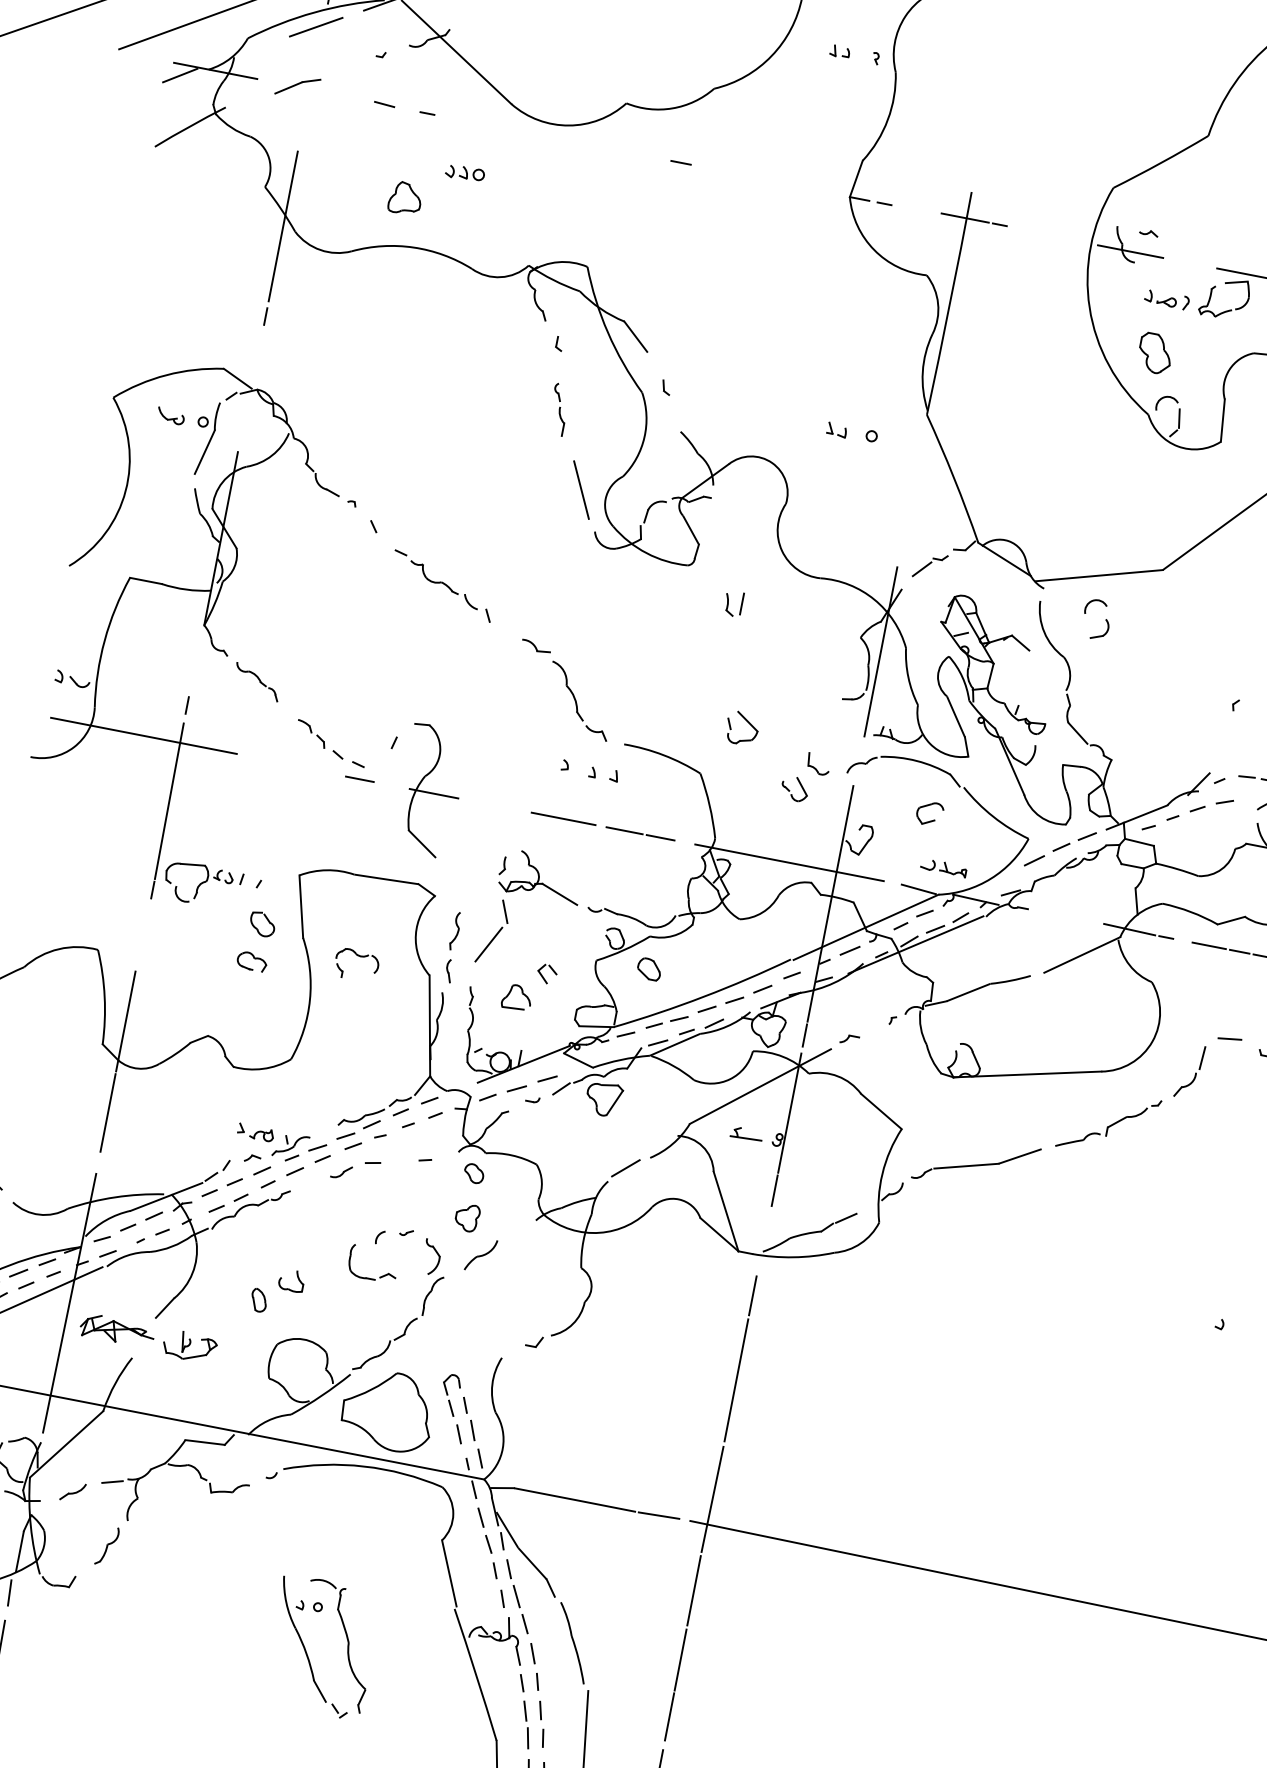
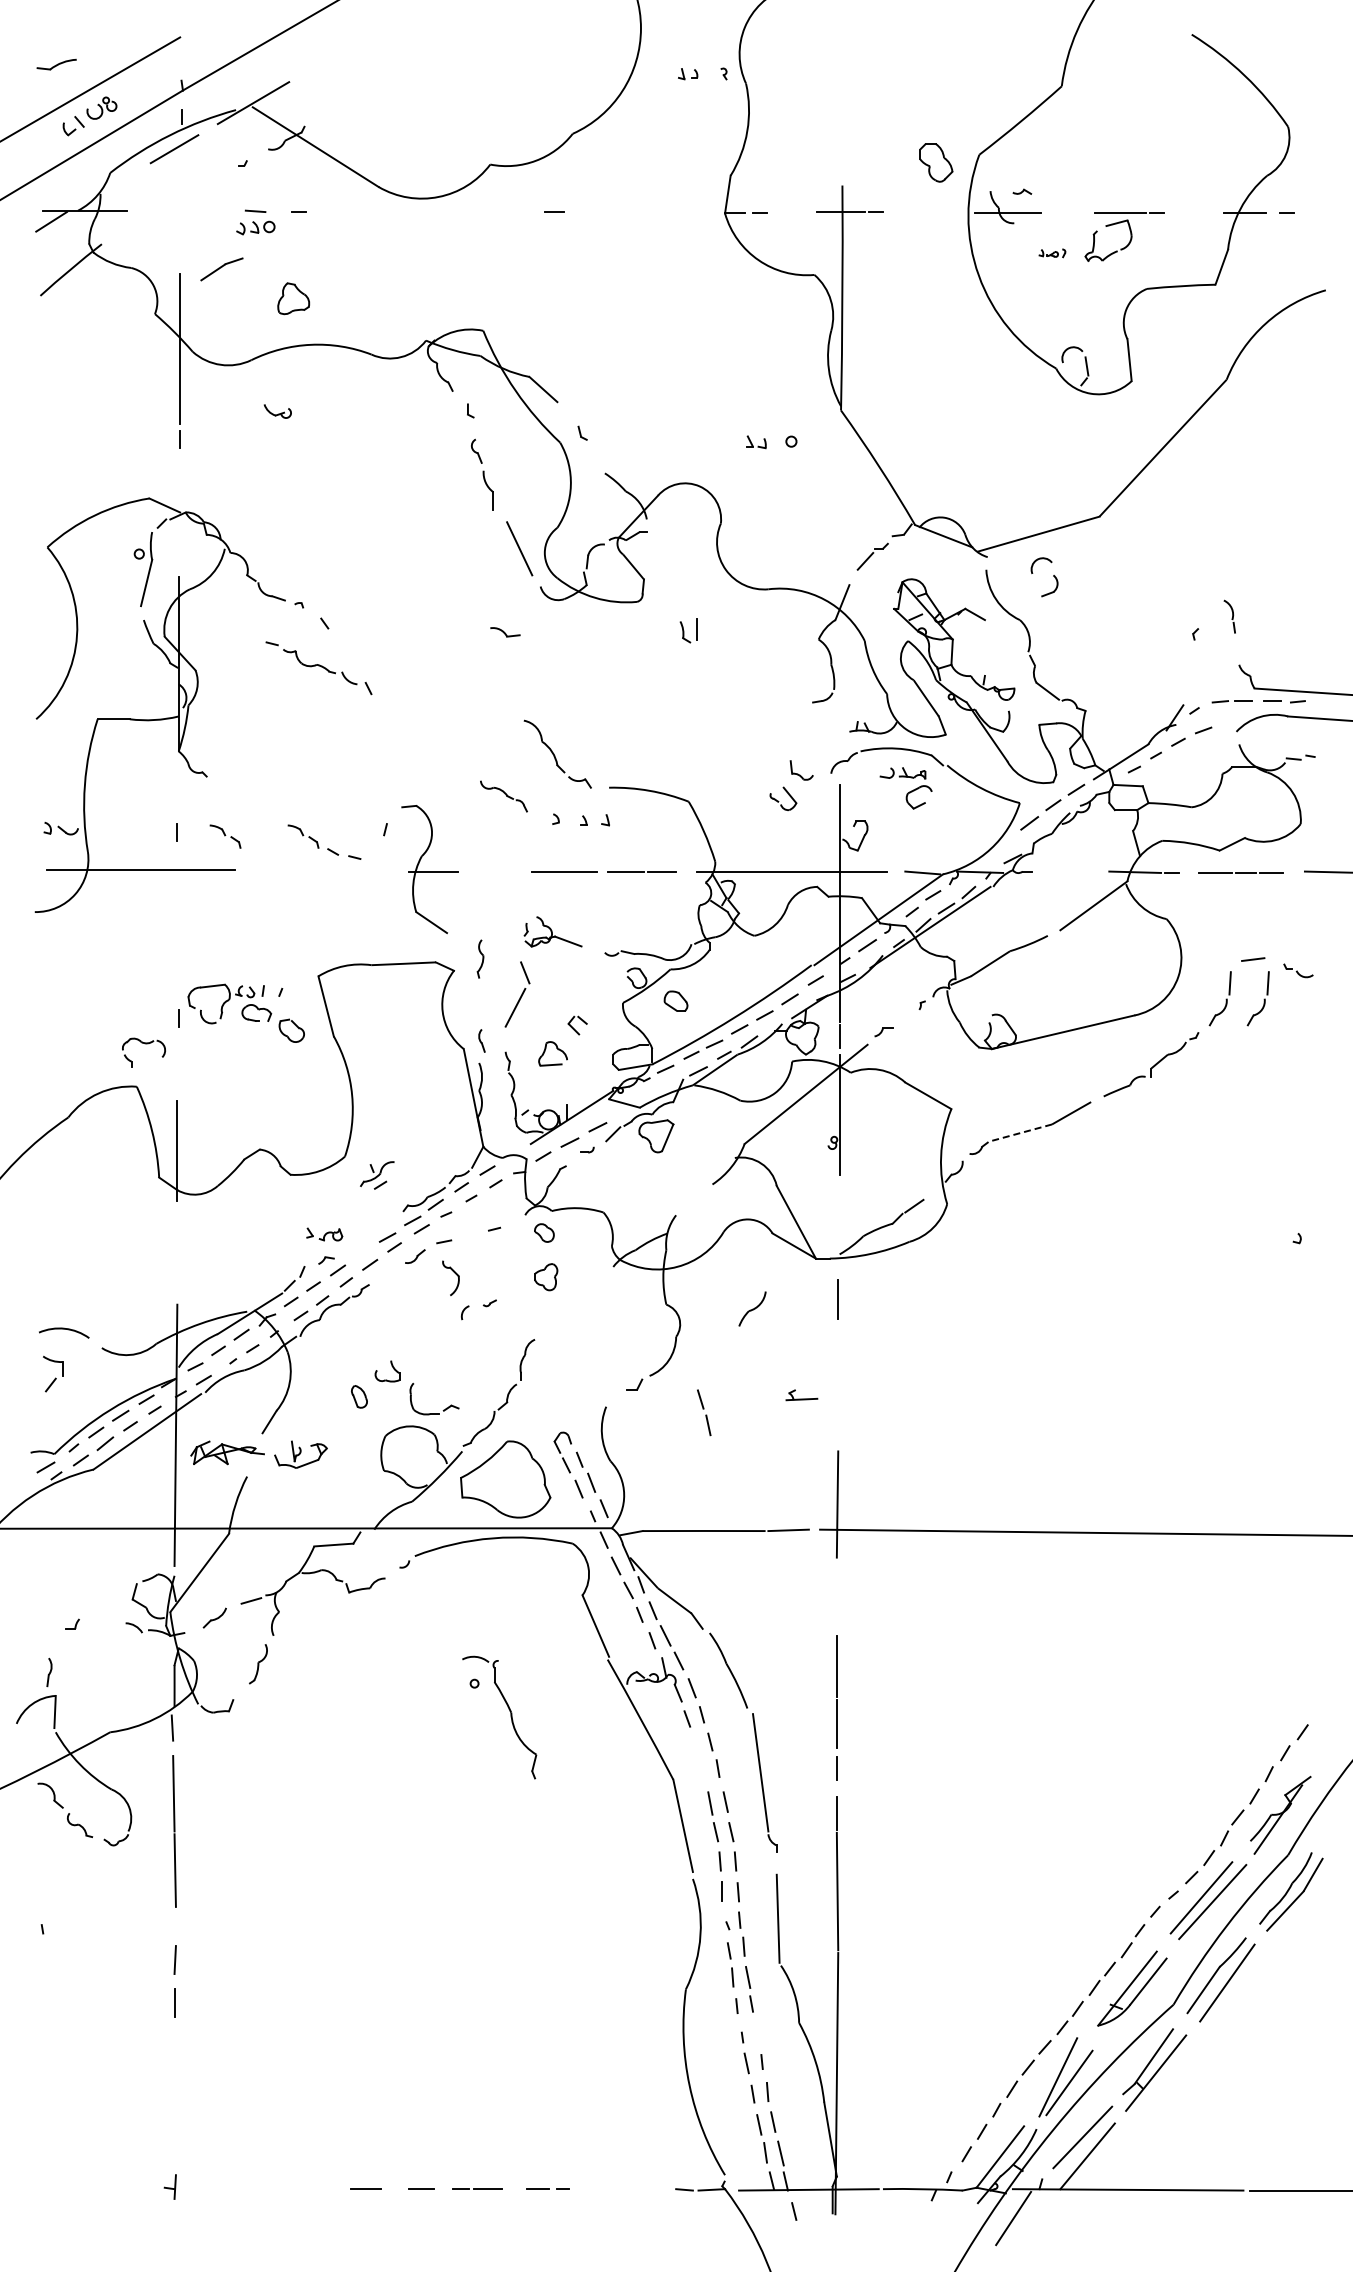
part: (297, 86) -> (221, 269), moved
part: (464, 172) -> (255, 227), moved
part: (1166, 299) -> (1052, 253), size x0.6
part: (1155, 353) -> (936, 162), moved
part: (558, 409) -> (482, 474), size x1.4
part: (170, 416) -> (277, 411), moved
part: (442, 586) -> (318, 668), moved
part: (536, 646) -> (505, 632), moved
line: (881, 652) -> (841, 649), removed
part: (256, 682) -> (503, 796), moved
part: (234, 718) -> (225, 836), added
part: (747, 722) -> (724, 743), removed
line: (359, 779) -> (358, 871), removed
line: (168, 800) -> (177, 928), removed
part: (943, 867) -> (902, 773), moved
part: (540, 876) -> (552, 931), size x0.7
part: (455, 930) -> (480, 958), moved
part: (359, 957) -> (145, 1044), moved
part: (251, 961) -> (256, 1012), moved
part: (1232, 1080) -> (1263, 999), added
line: (108, 1113) -> (177, 1243), removed
part: (746, 1134) -> (801, 1395), moved
part: (290, 1147) -> (377, 1175), moved
line: (966, 1165) -> (1021, 1132), solid -> dashed
line: (625, 1167) -> (690, 1198), removed
line: (774, 1190) -> (839, 1192), removed
part: (436, 1253) -> (454, 1273), moved
part: (481, 1254) -> (752, 1308), moved
part: (380, 1276) -> (443, 1409), moved
line: (736, 1379) -> (838, 1383), removed
line: (693, 1590) -> (836, 1596), removed
part: (306, 1650) -> (471, 1727), removed
part: (526, 1724) -> (704, 1412), moved

